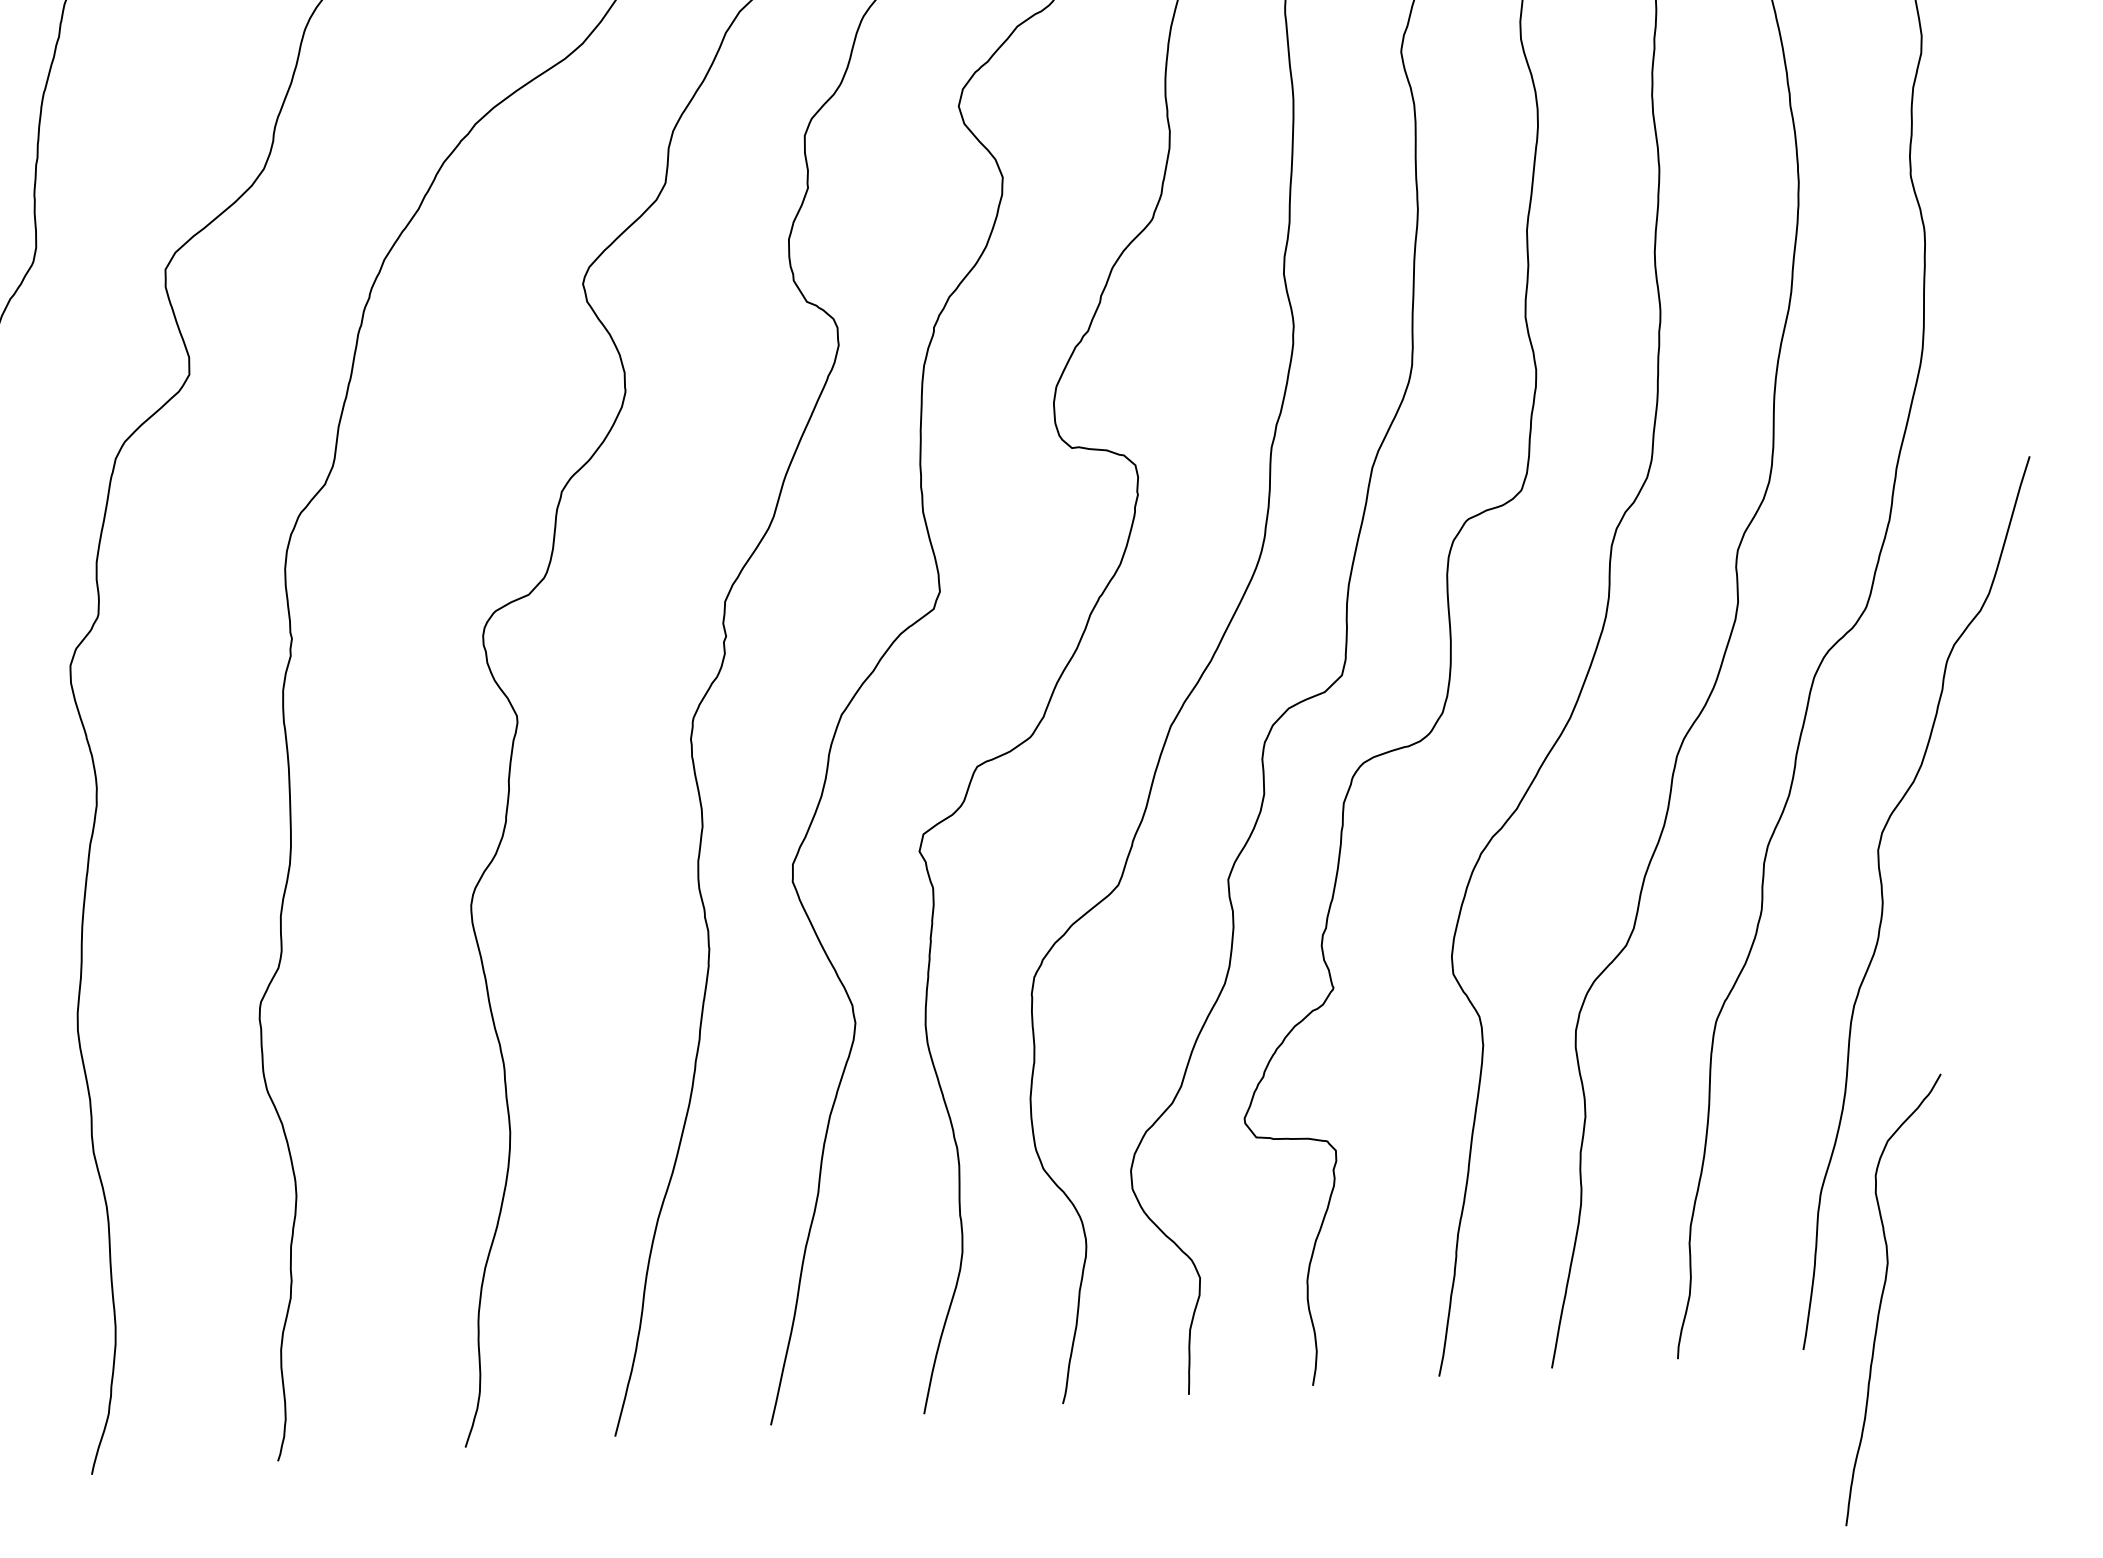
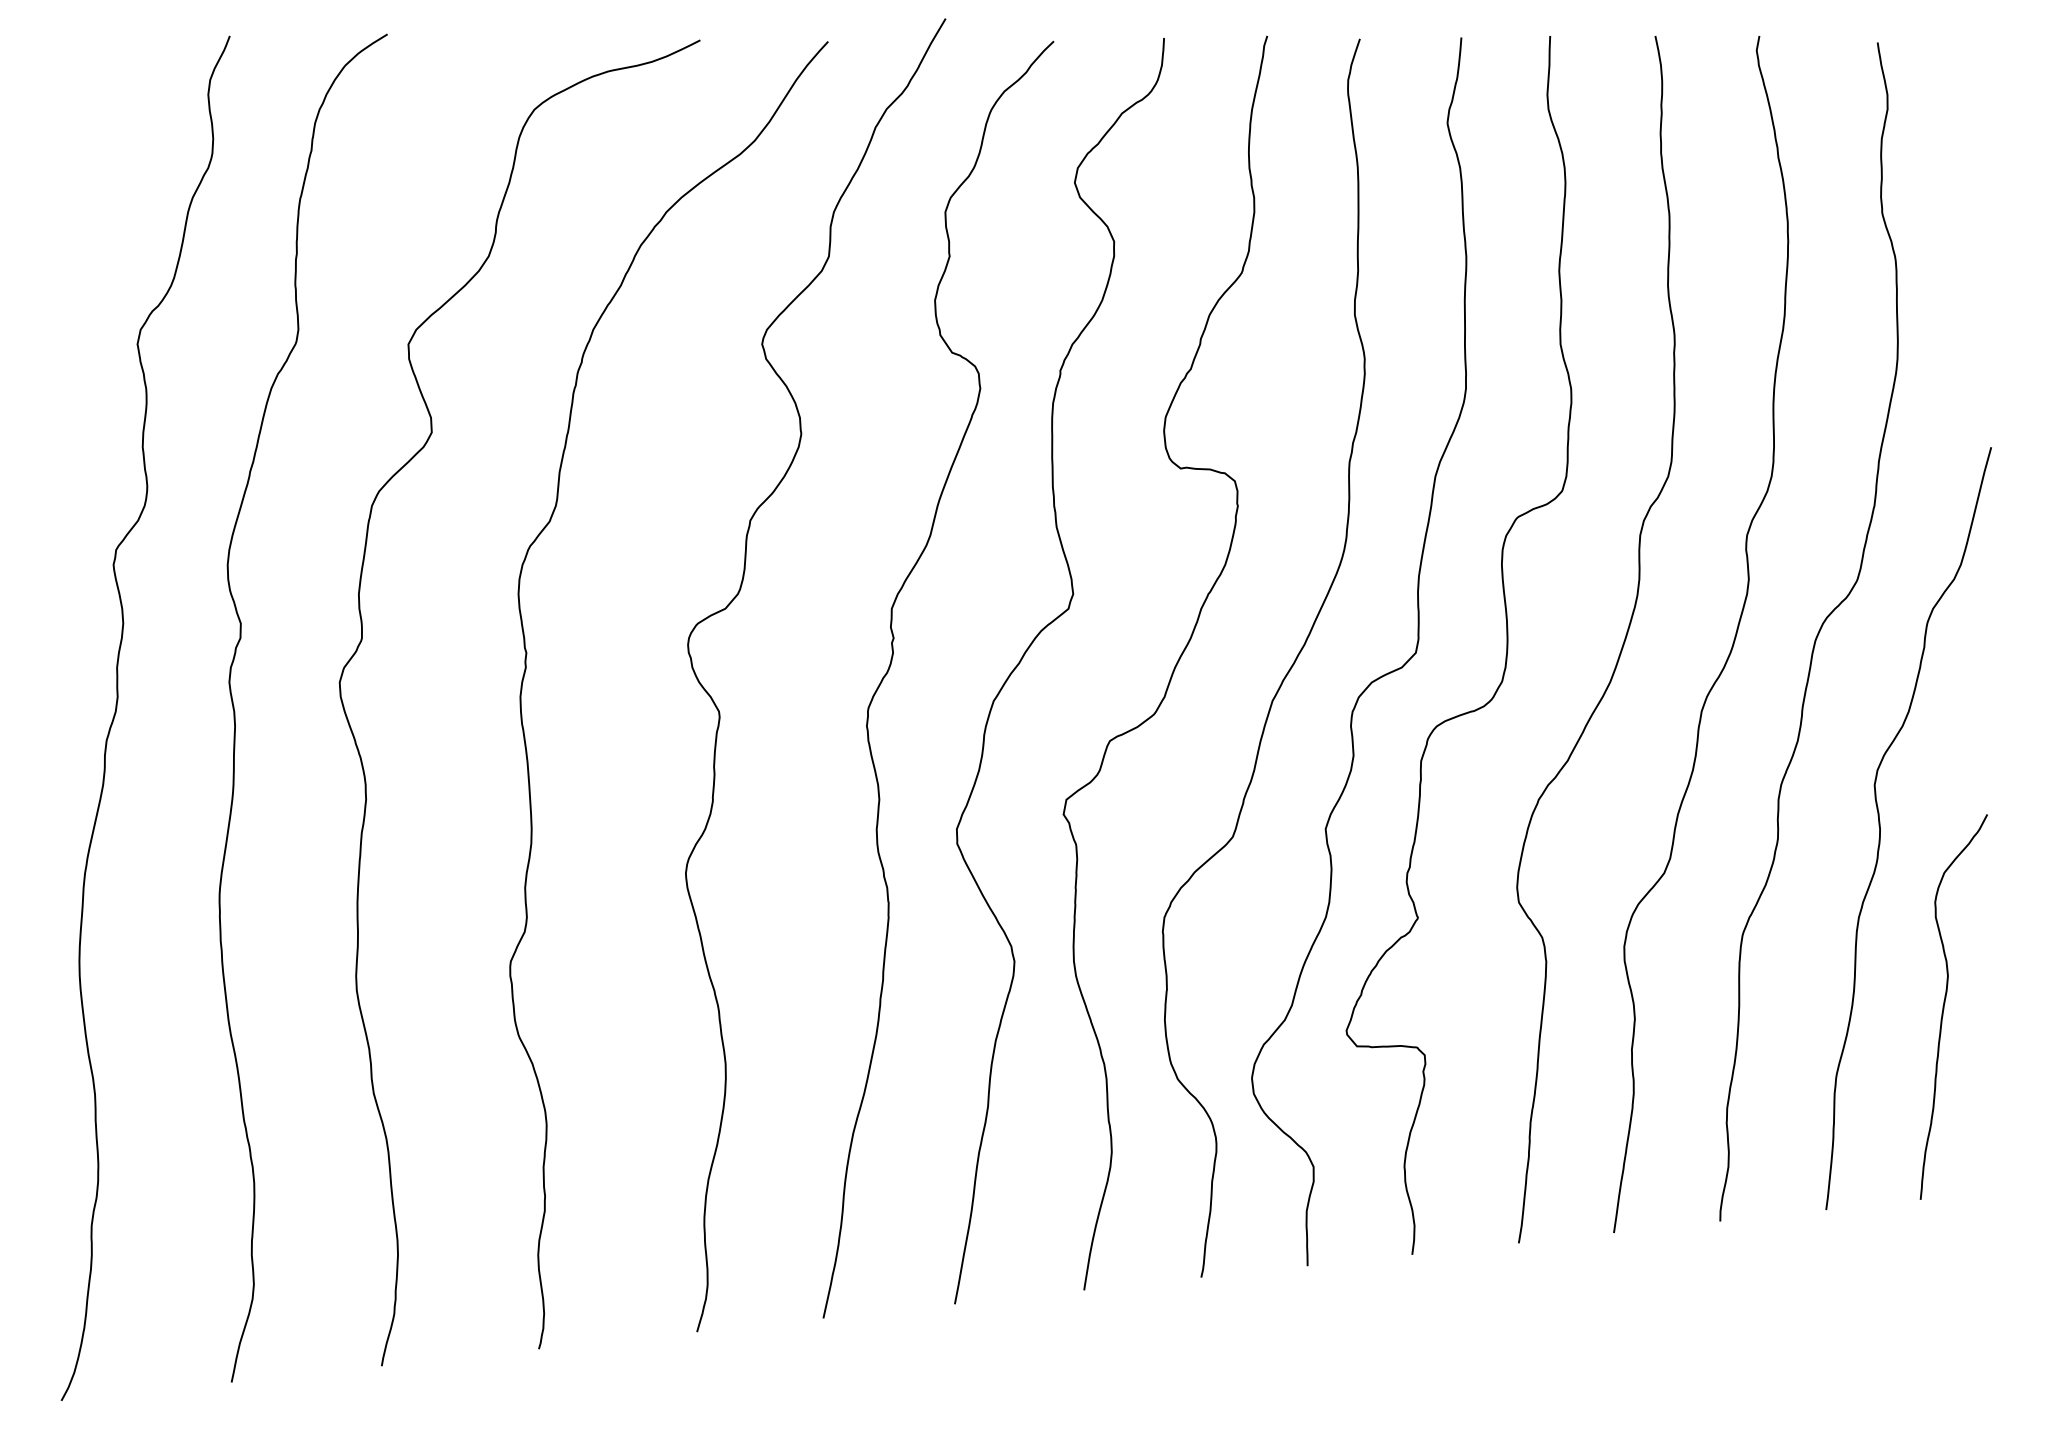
curve: (1883, 1295) -> (1945, 1003), moved

